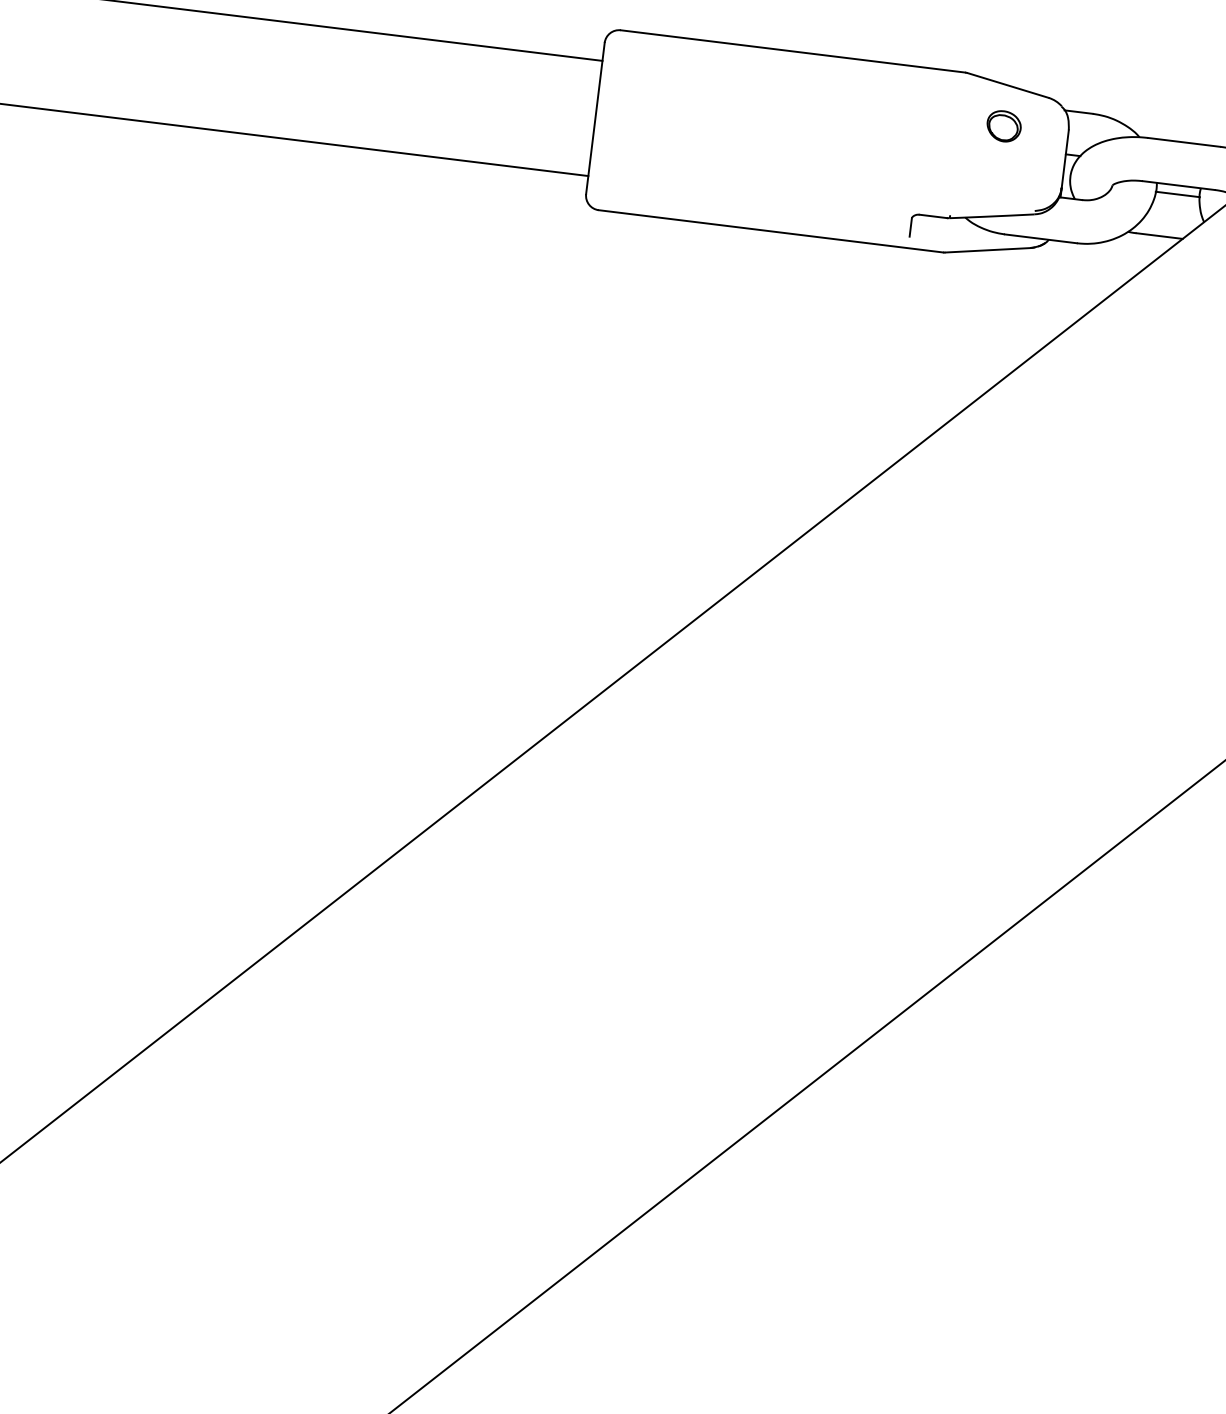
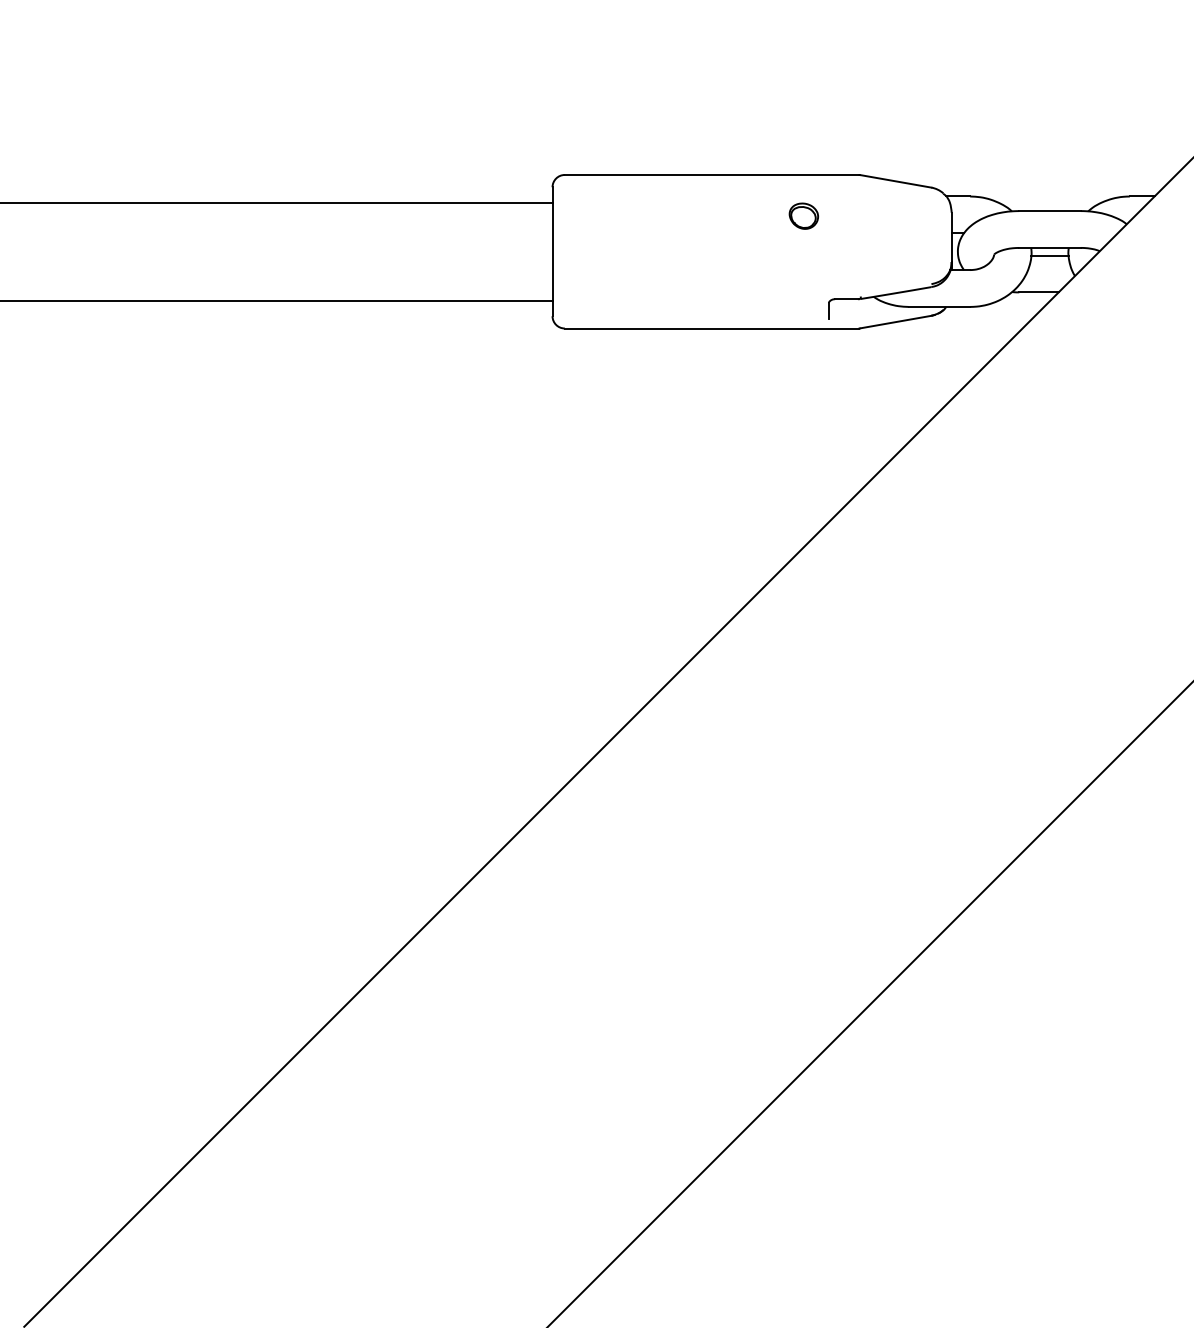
part: (1003, 125) -> (803, 215), moved

